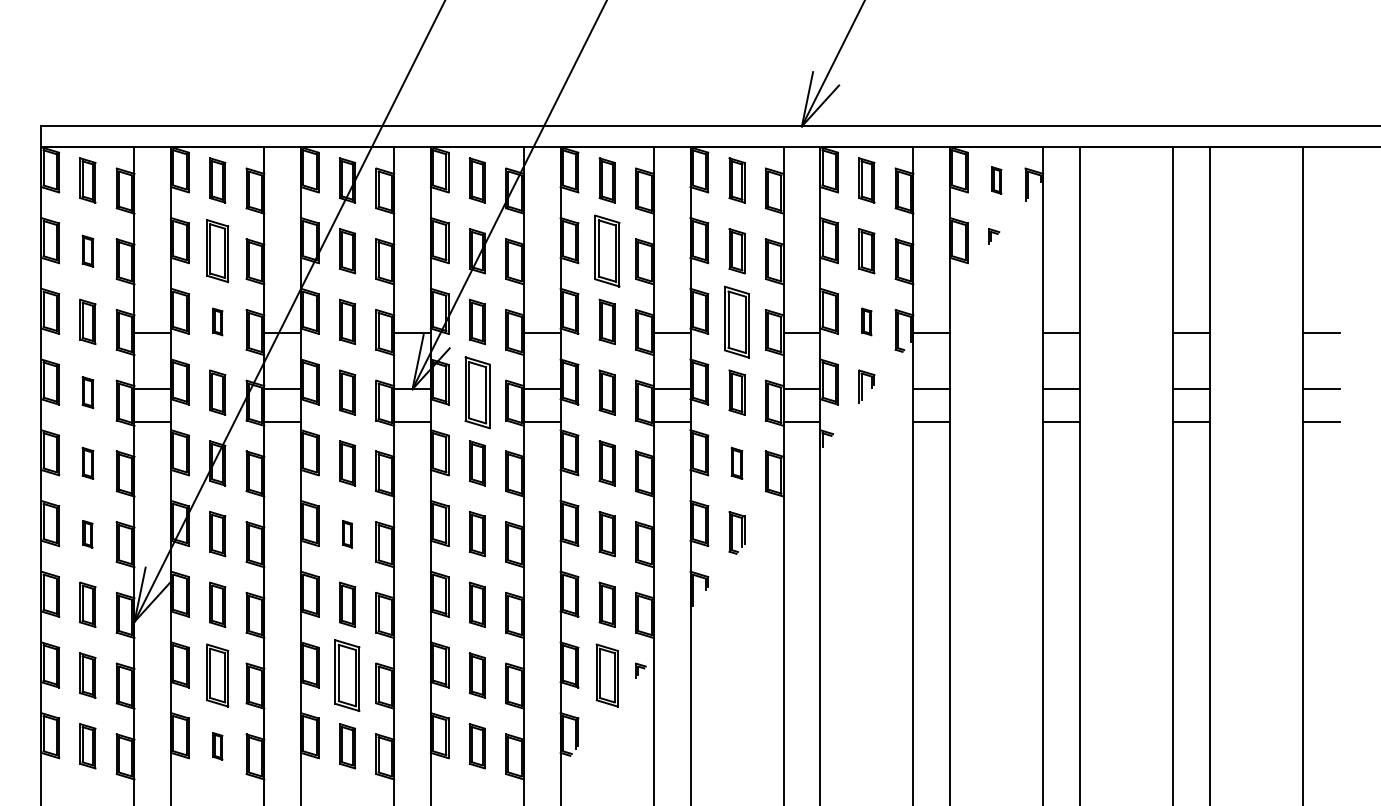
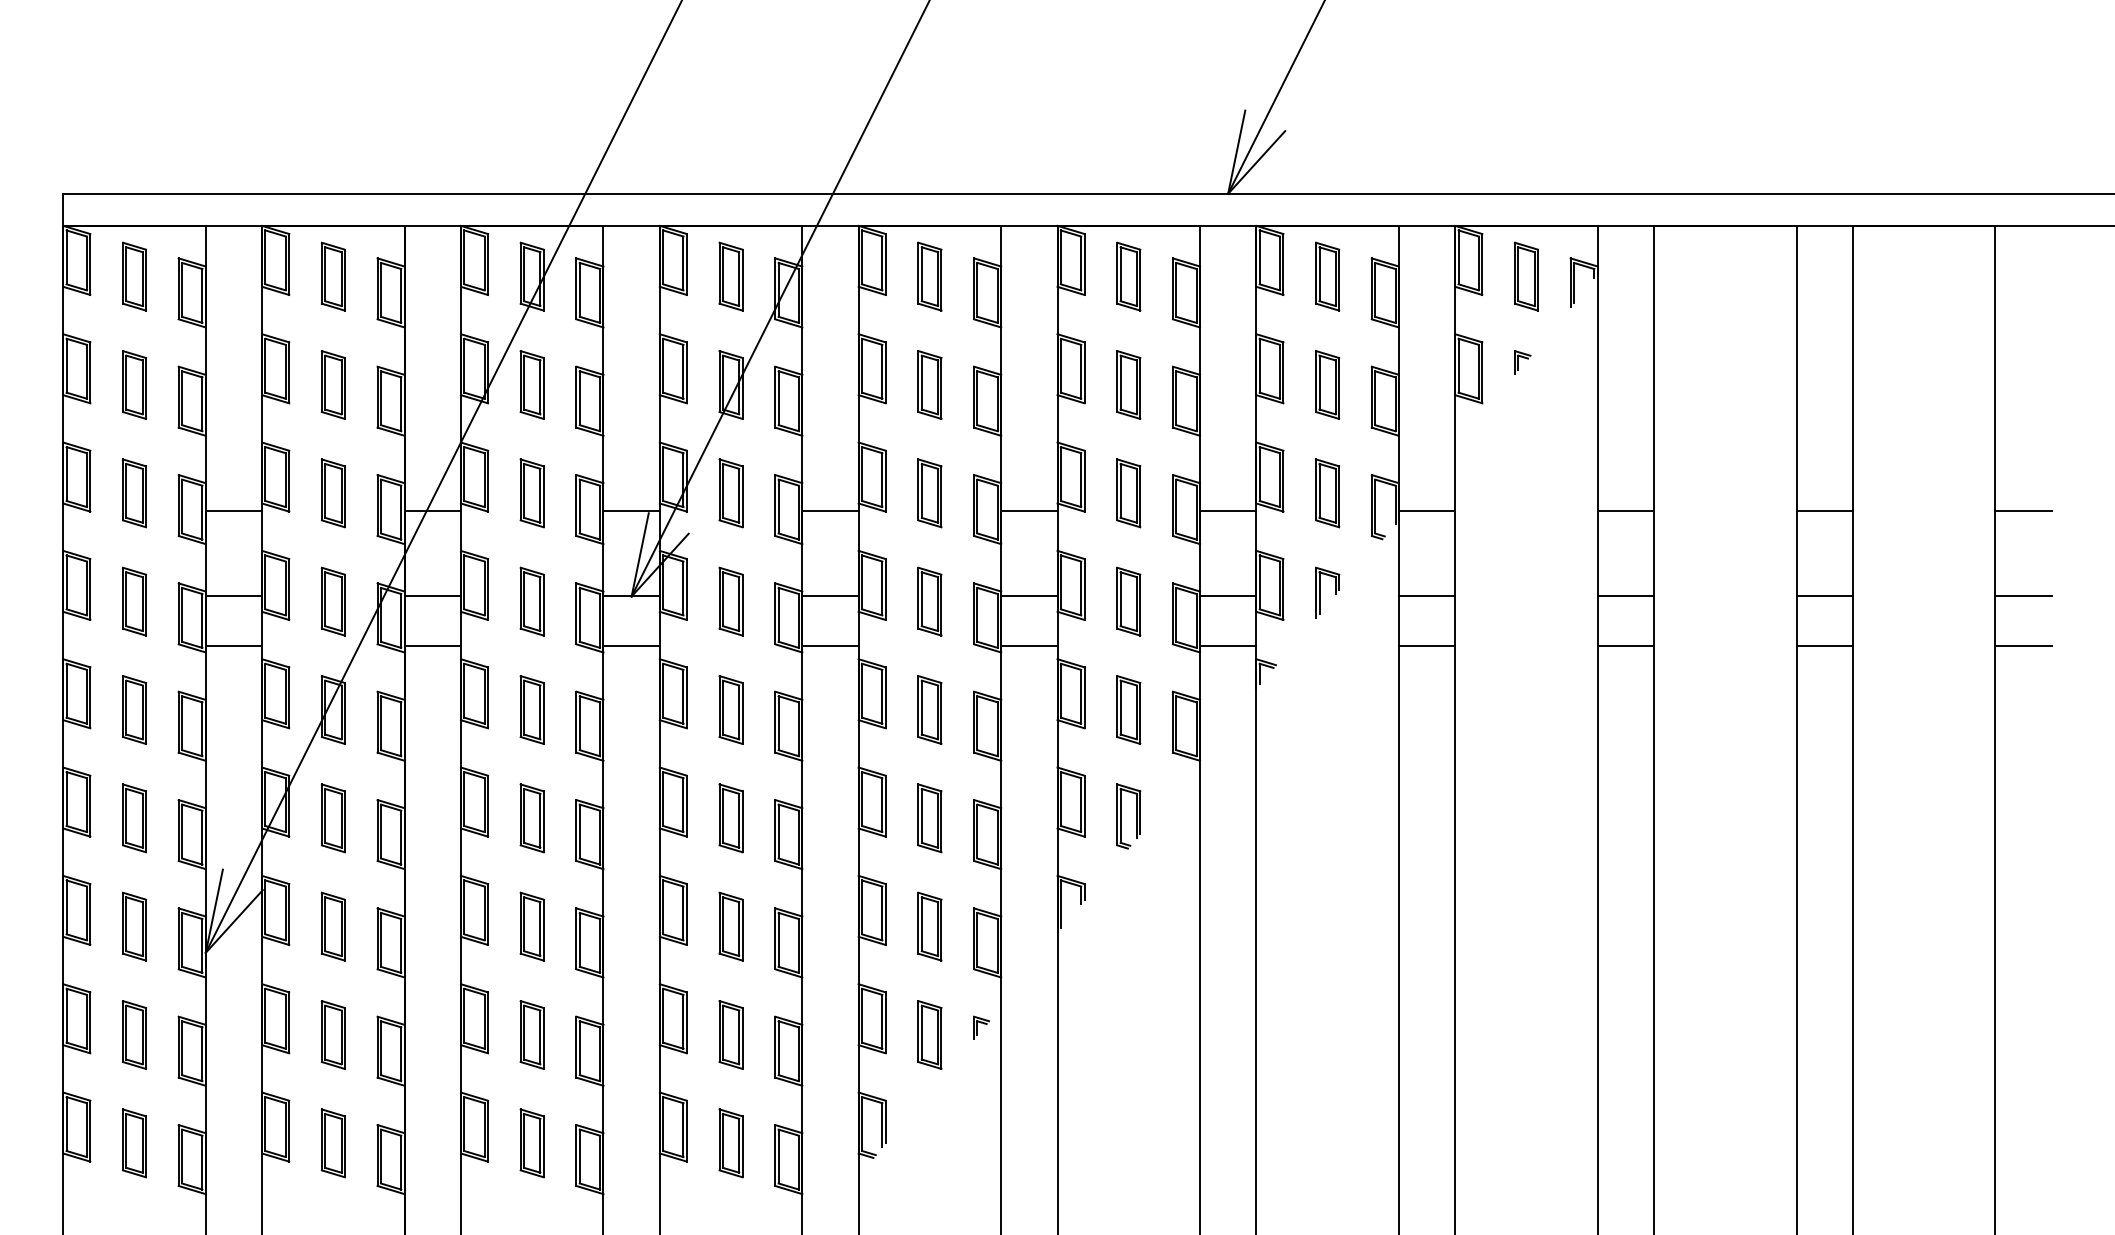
part: (996, 180) -> (1526, 276), size x1.67
part: (87, 251) -> (133, 385), size x1.43
part: (217, 251) -> (332, 385), size x0.71
part: (606, 251) -> (928, 385), size x0.62
part: (217, 321) -> (332, 492), size x1.67
part: (736, 321) -> (1127, 492), size x0.62
part: (866, 321) -> (1327, 492), size x1.67
part: (87, 392) -> (133, 601), size x1.43
part: (476, 392) -> (729, 601), size x0.62
part: (87, 463) -> (133, 710), size x1.43
part: (736, 463) -> (1127, 710), size x1.43
part: (87, 534) -> (133, 818), size x1.67
part: (347, 534) -> (532, 818), size x1.67
part: (217, 675) -> (332, 1034), size x0.71
part: (347, 675) -> (532, 1034), size x0.62
part: (606, 675) -> (928, 1034), size x0.71
part: (217, 746) -> (332, 1143), size x1.67

